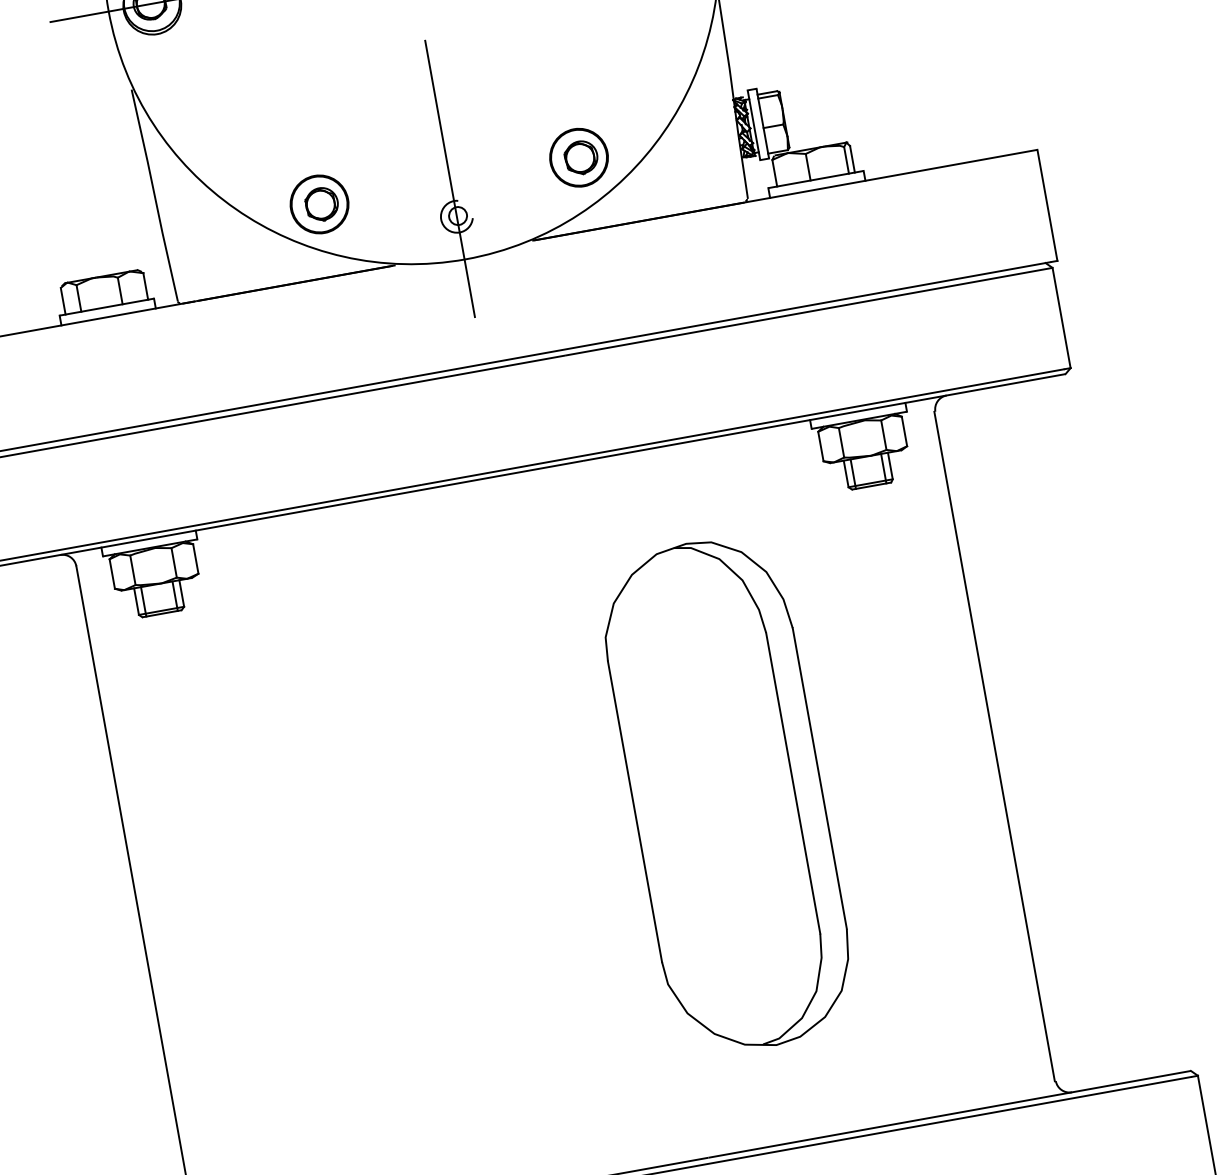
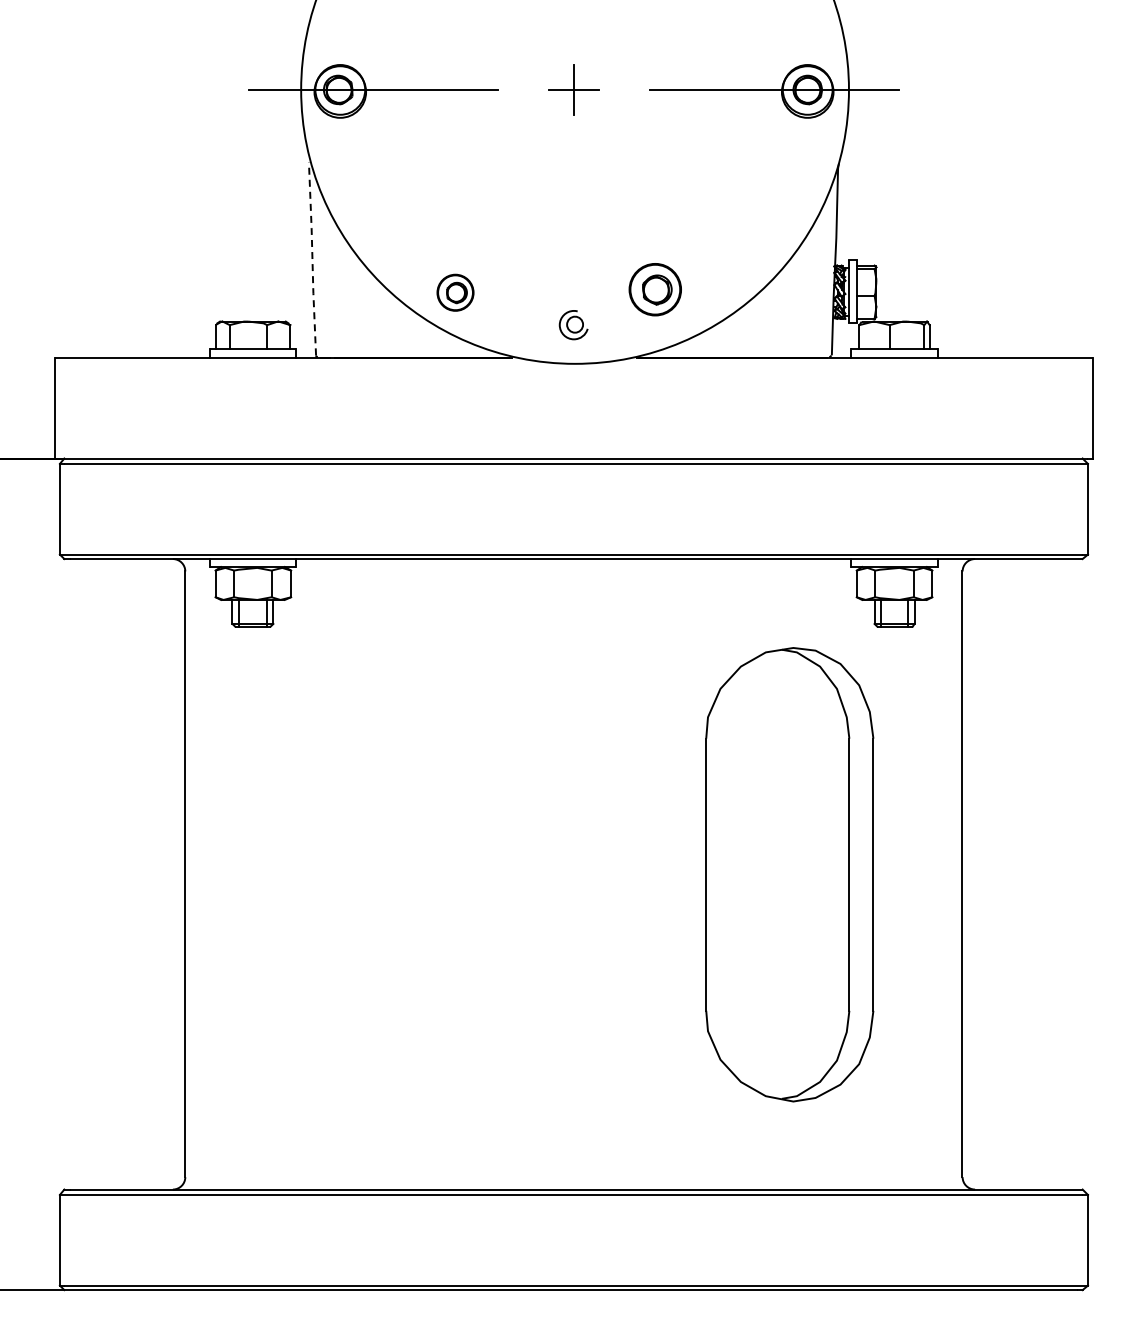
part: (578, 157) -> (654, 289), moved
line: (449, 178) -> (573, 290), removed
line: (154, 196) -> (312, 259), solid -> dashed
part: (319, 204) -> (455, 292), size x0.7
part: (726, 794) -> (789, 874), moved

